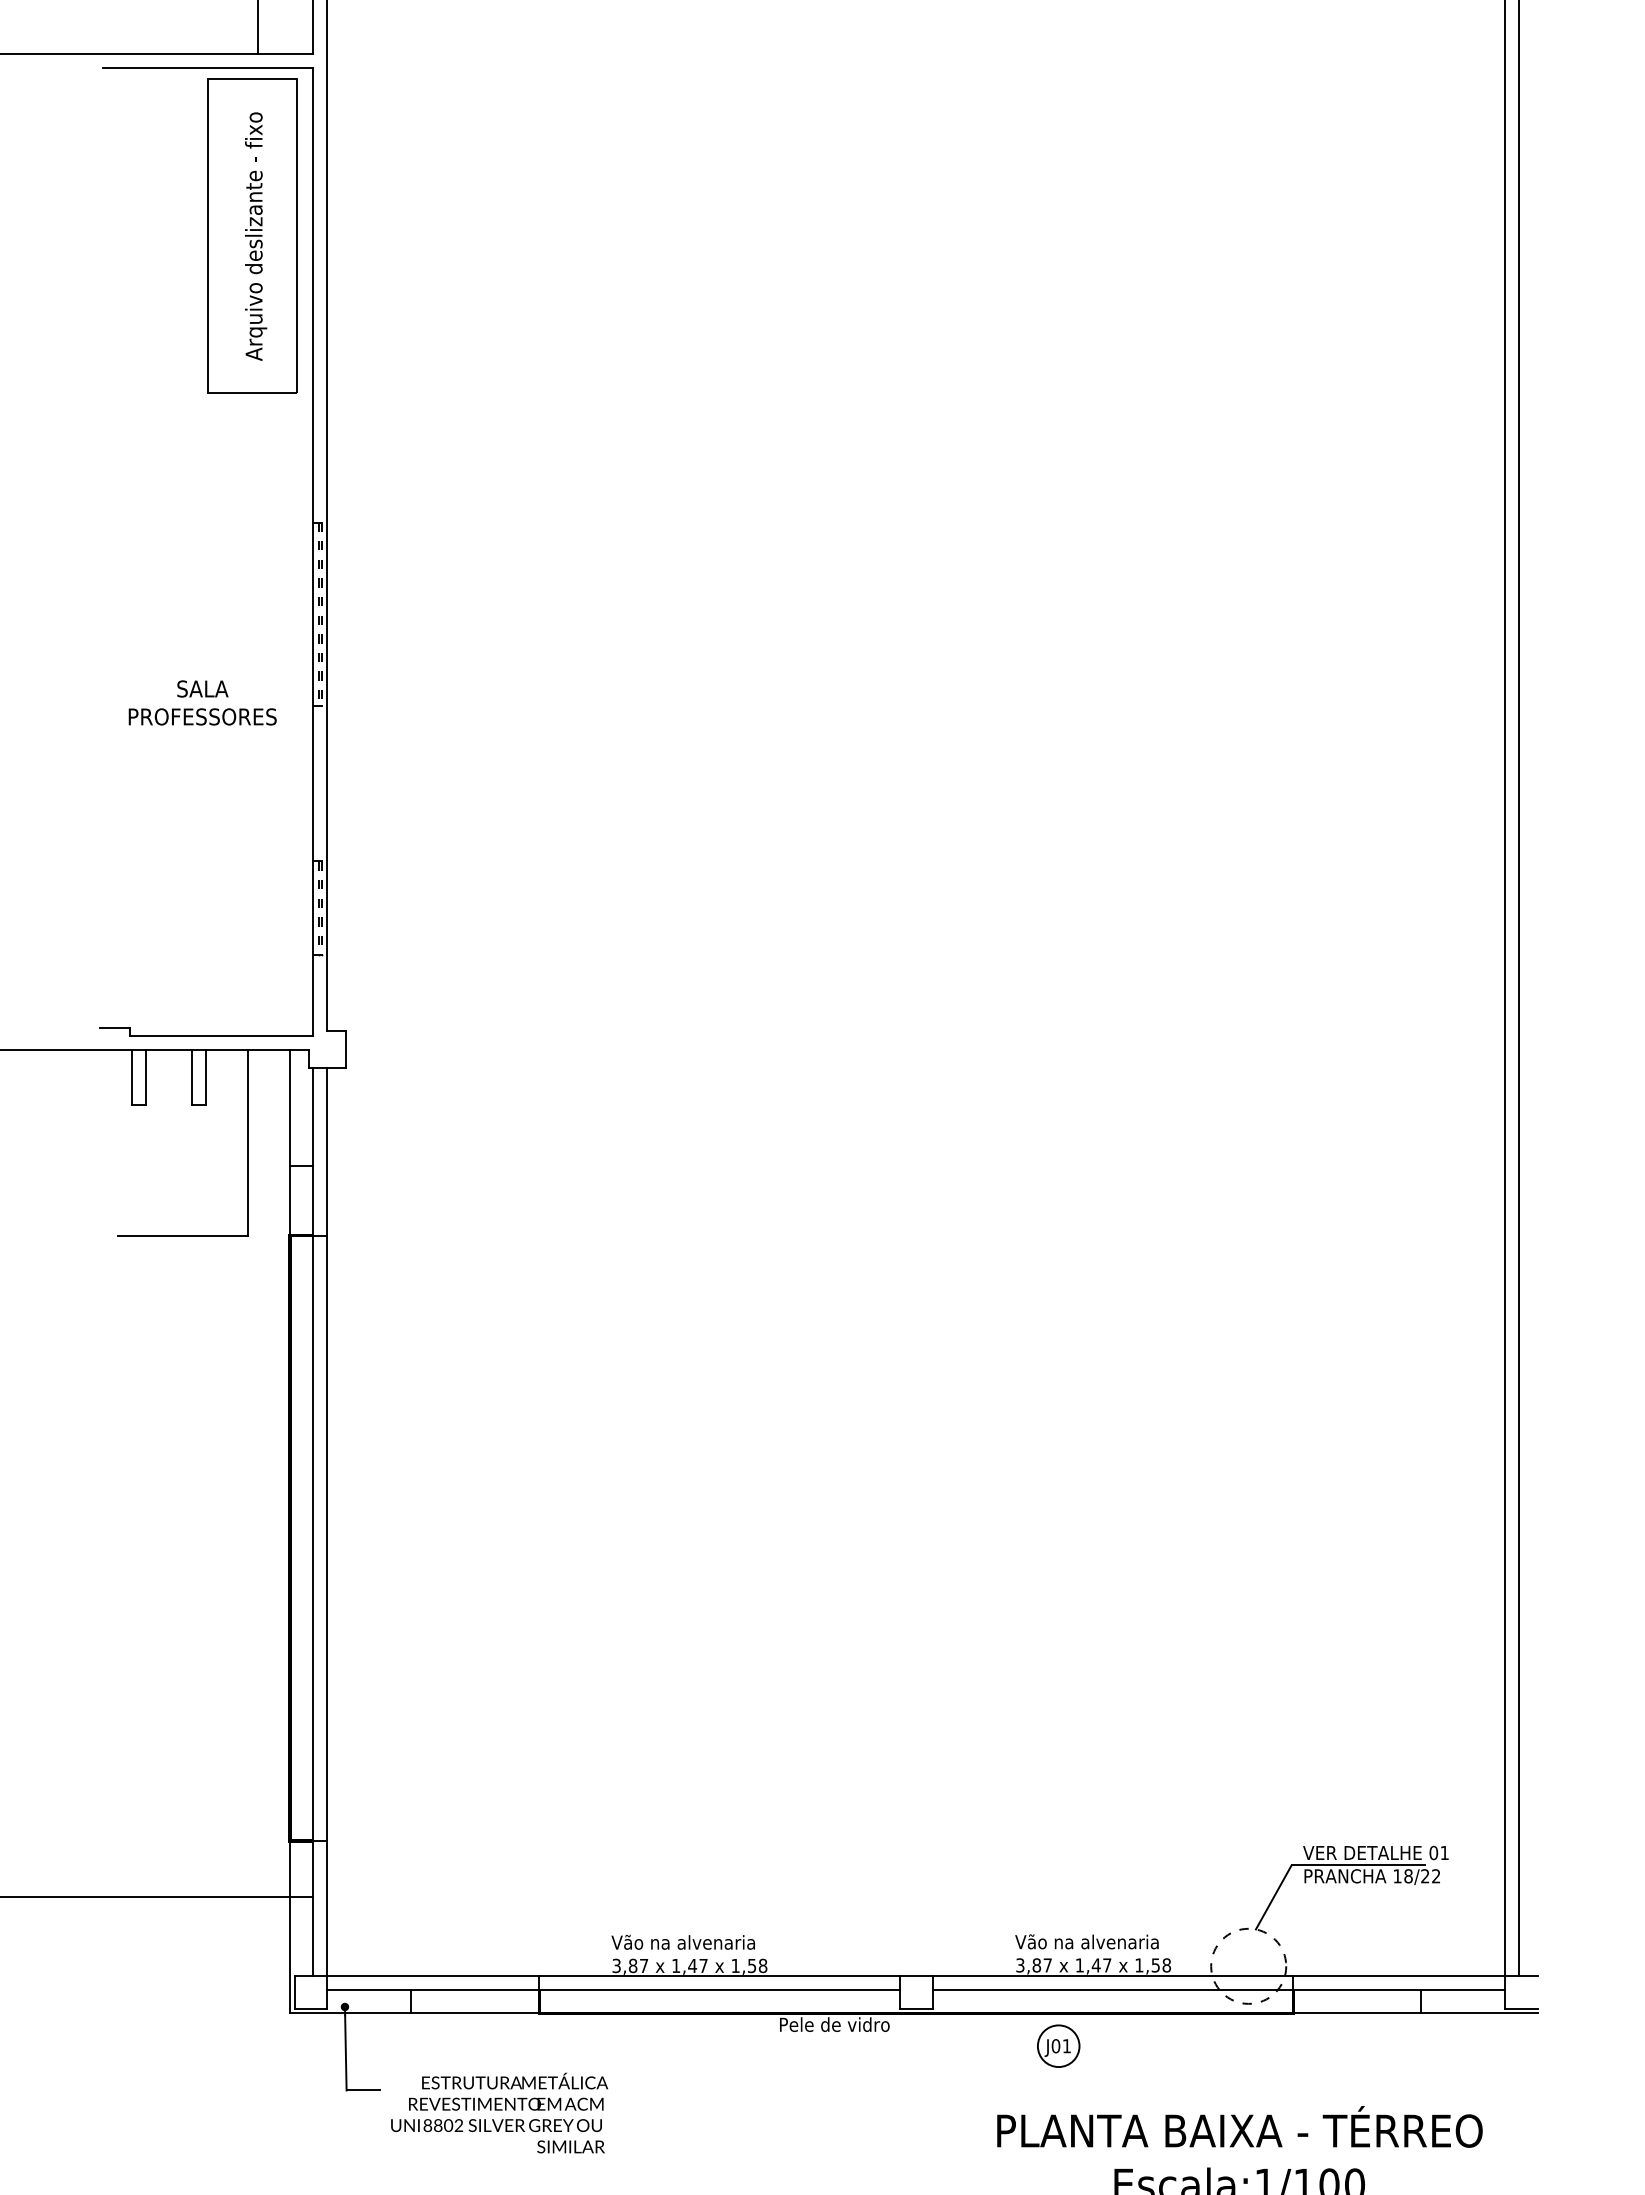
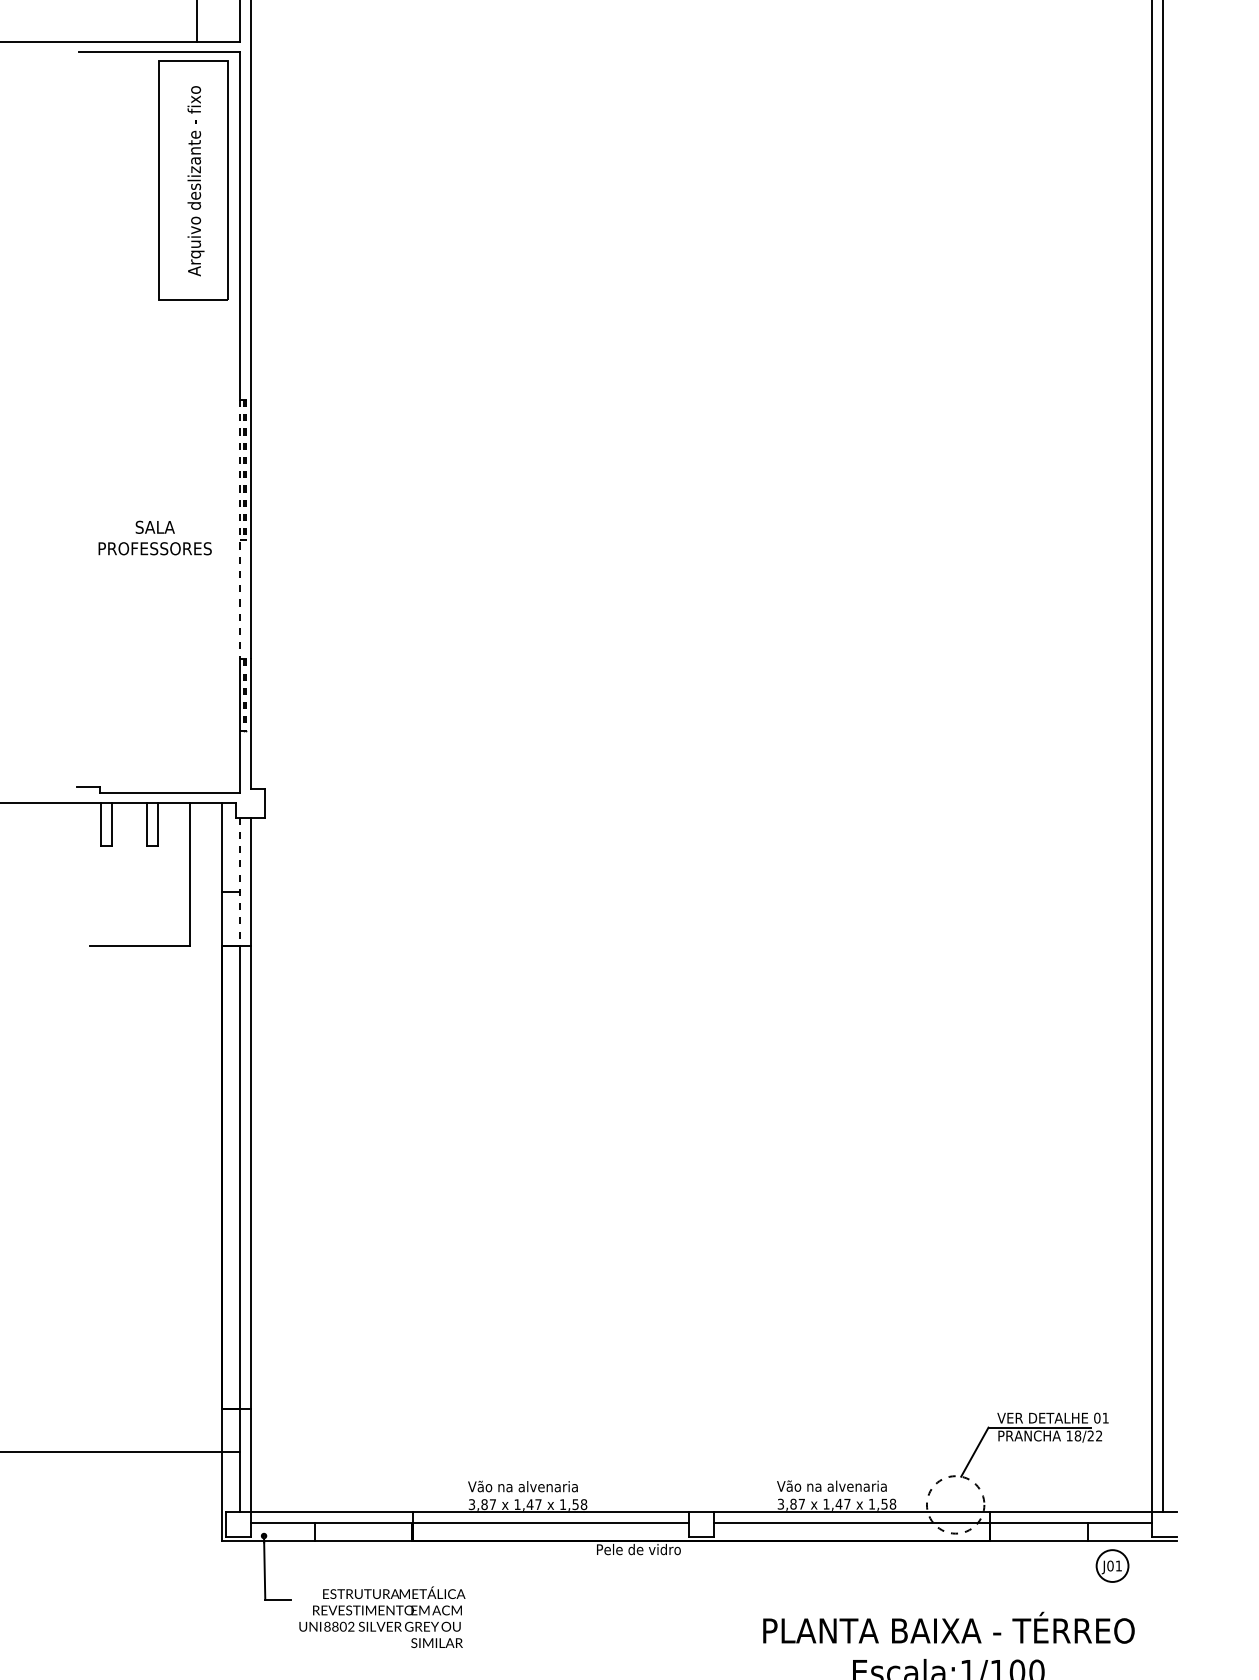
line: (313, 692) -> (239, 530), solid -> dashed
line: (313, 1151) -> (239, 881), solid -> dashed
part: (1058, 2045) -> (1112, 1565), moved

